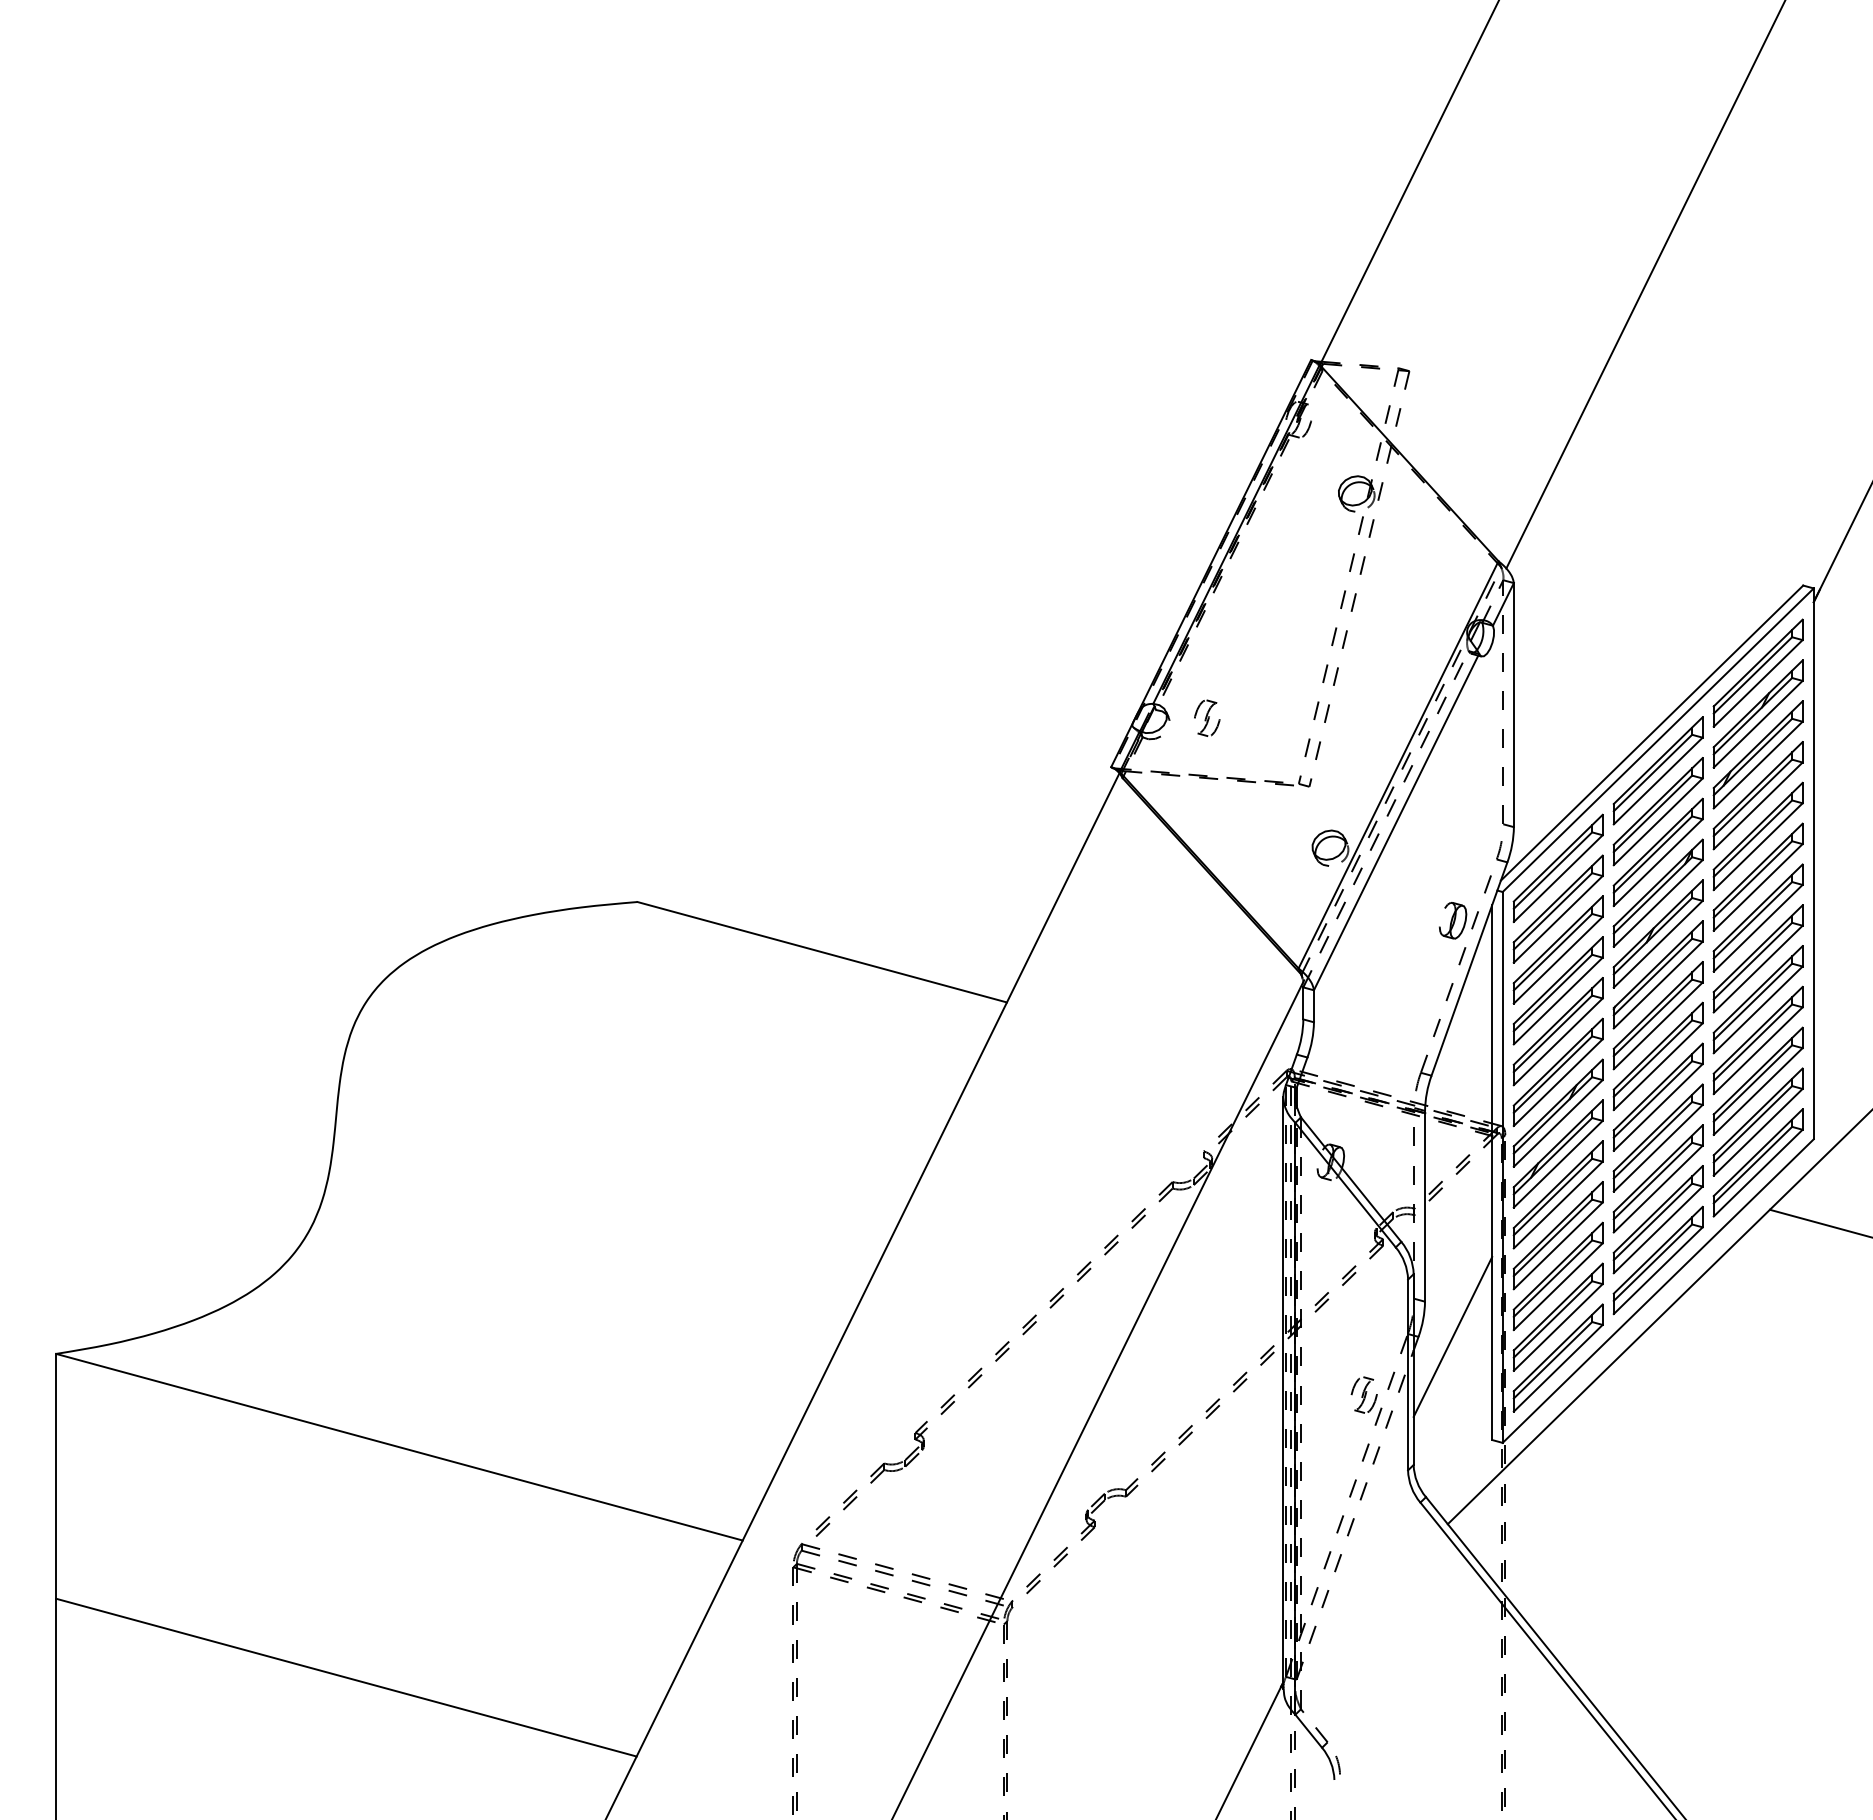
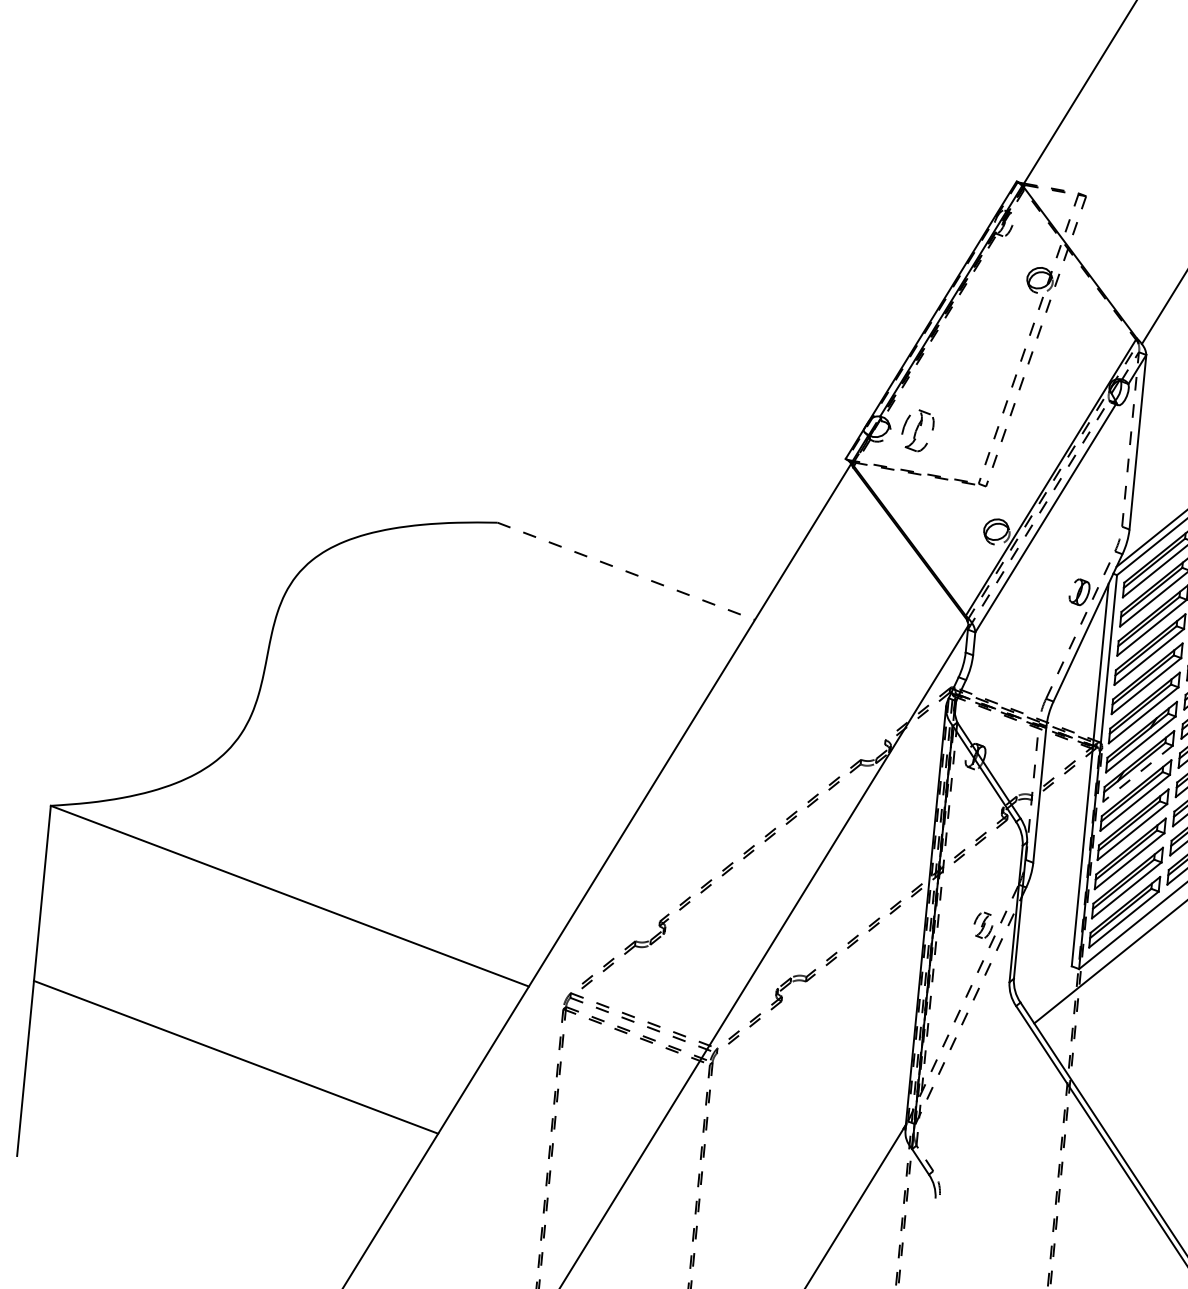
part: (1207, 717) -> (917, 430), size x1.6
line: (822, 952) -> (626, 571), solid -> dashed
line: (1557, 1164) -> (1137, 773), solid -> dashed
line: (1452, 1336) -> (1050, 889), removed

